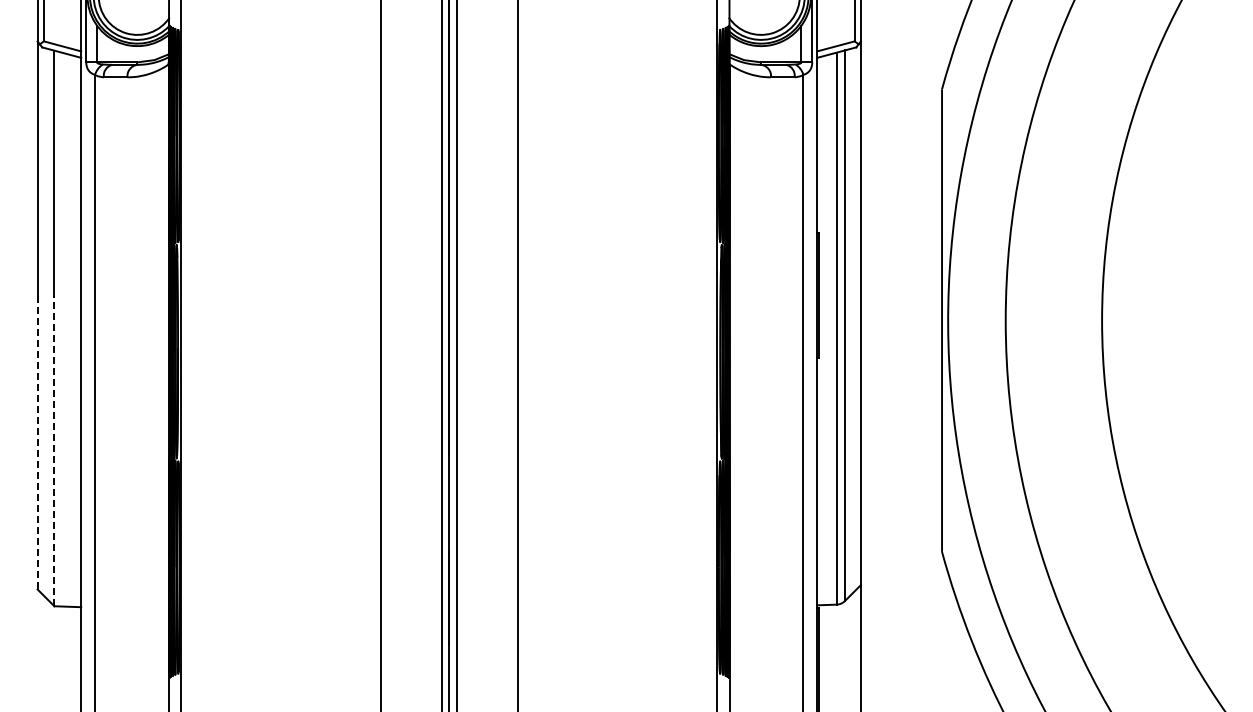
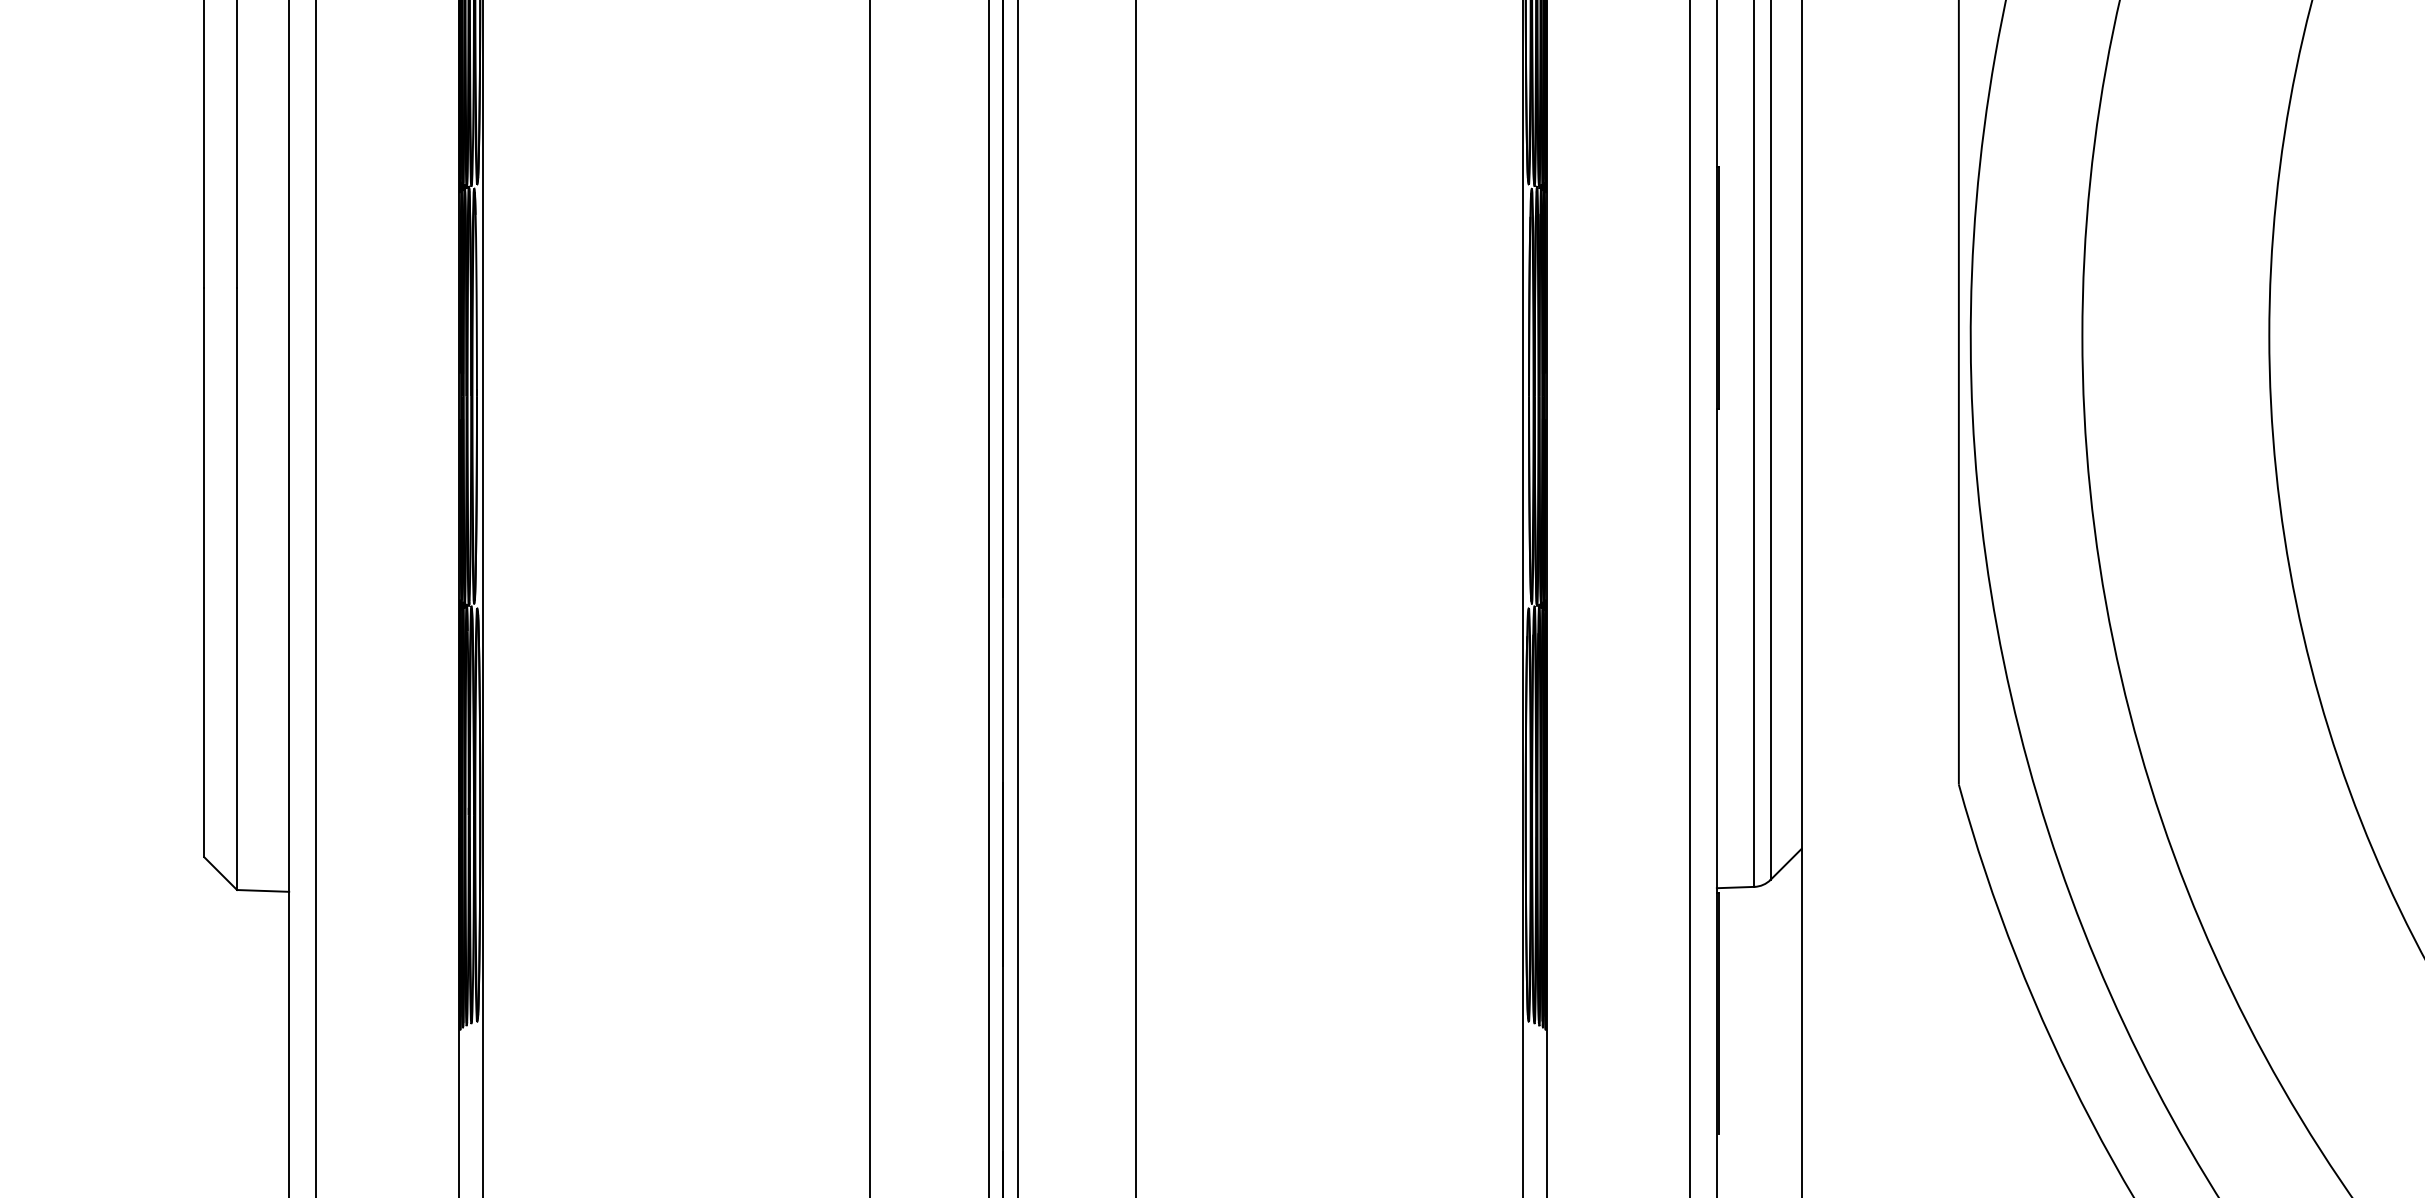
line: (37, 442) -> (204, 572), dashed -> solid
line: (54, 450) -> (237, 587), dashed -> solid

